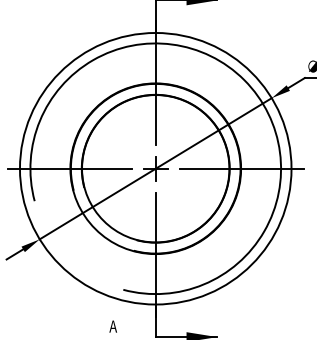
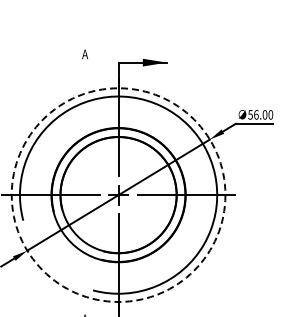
circle: (155, 167) -> (118, 194), solid -> dashed

